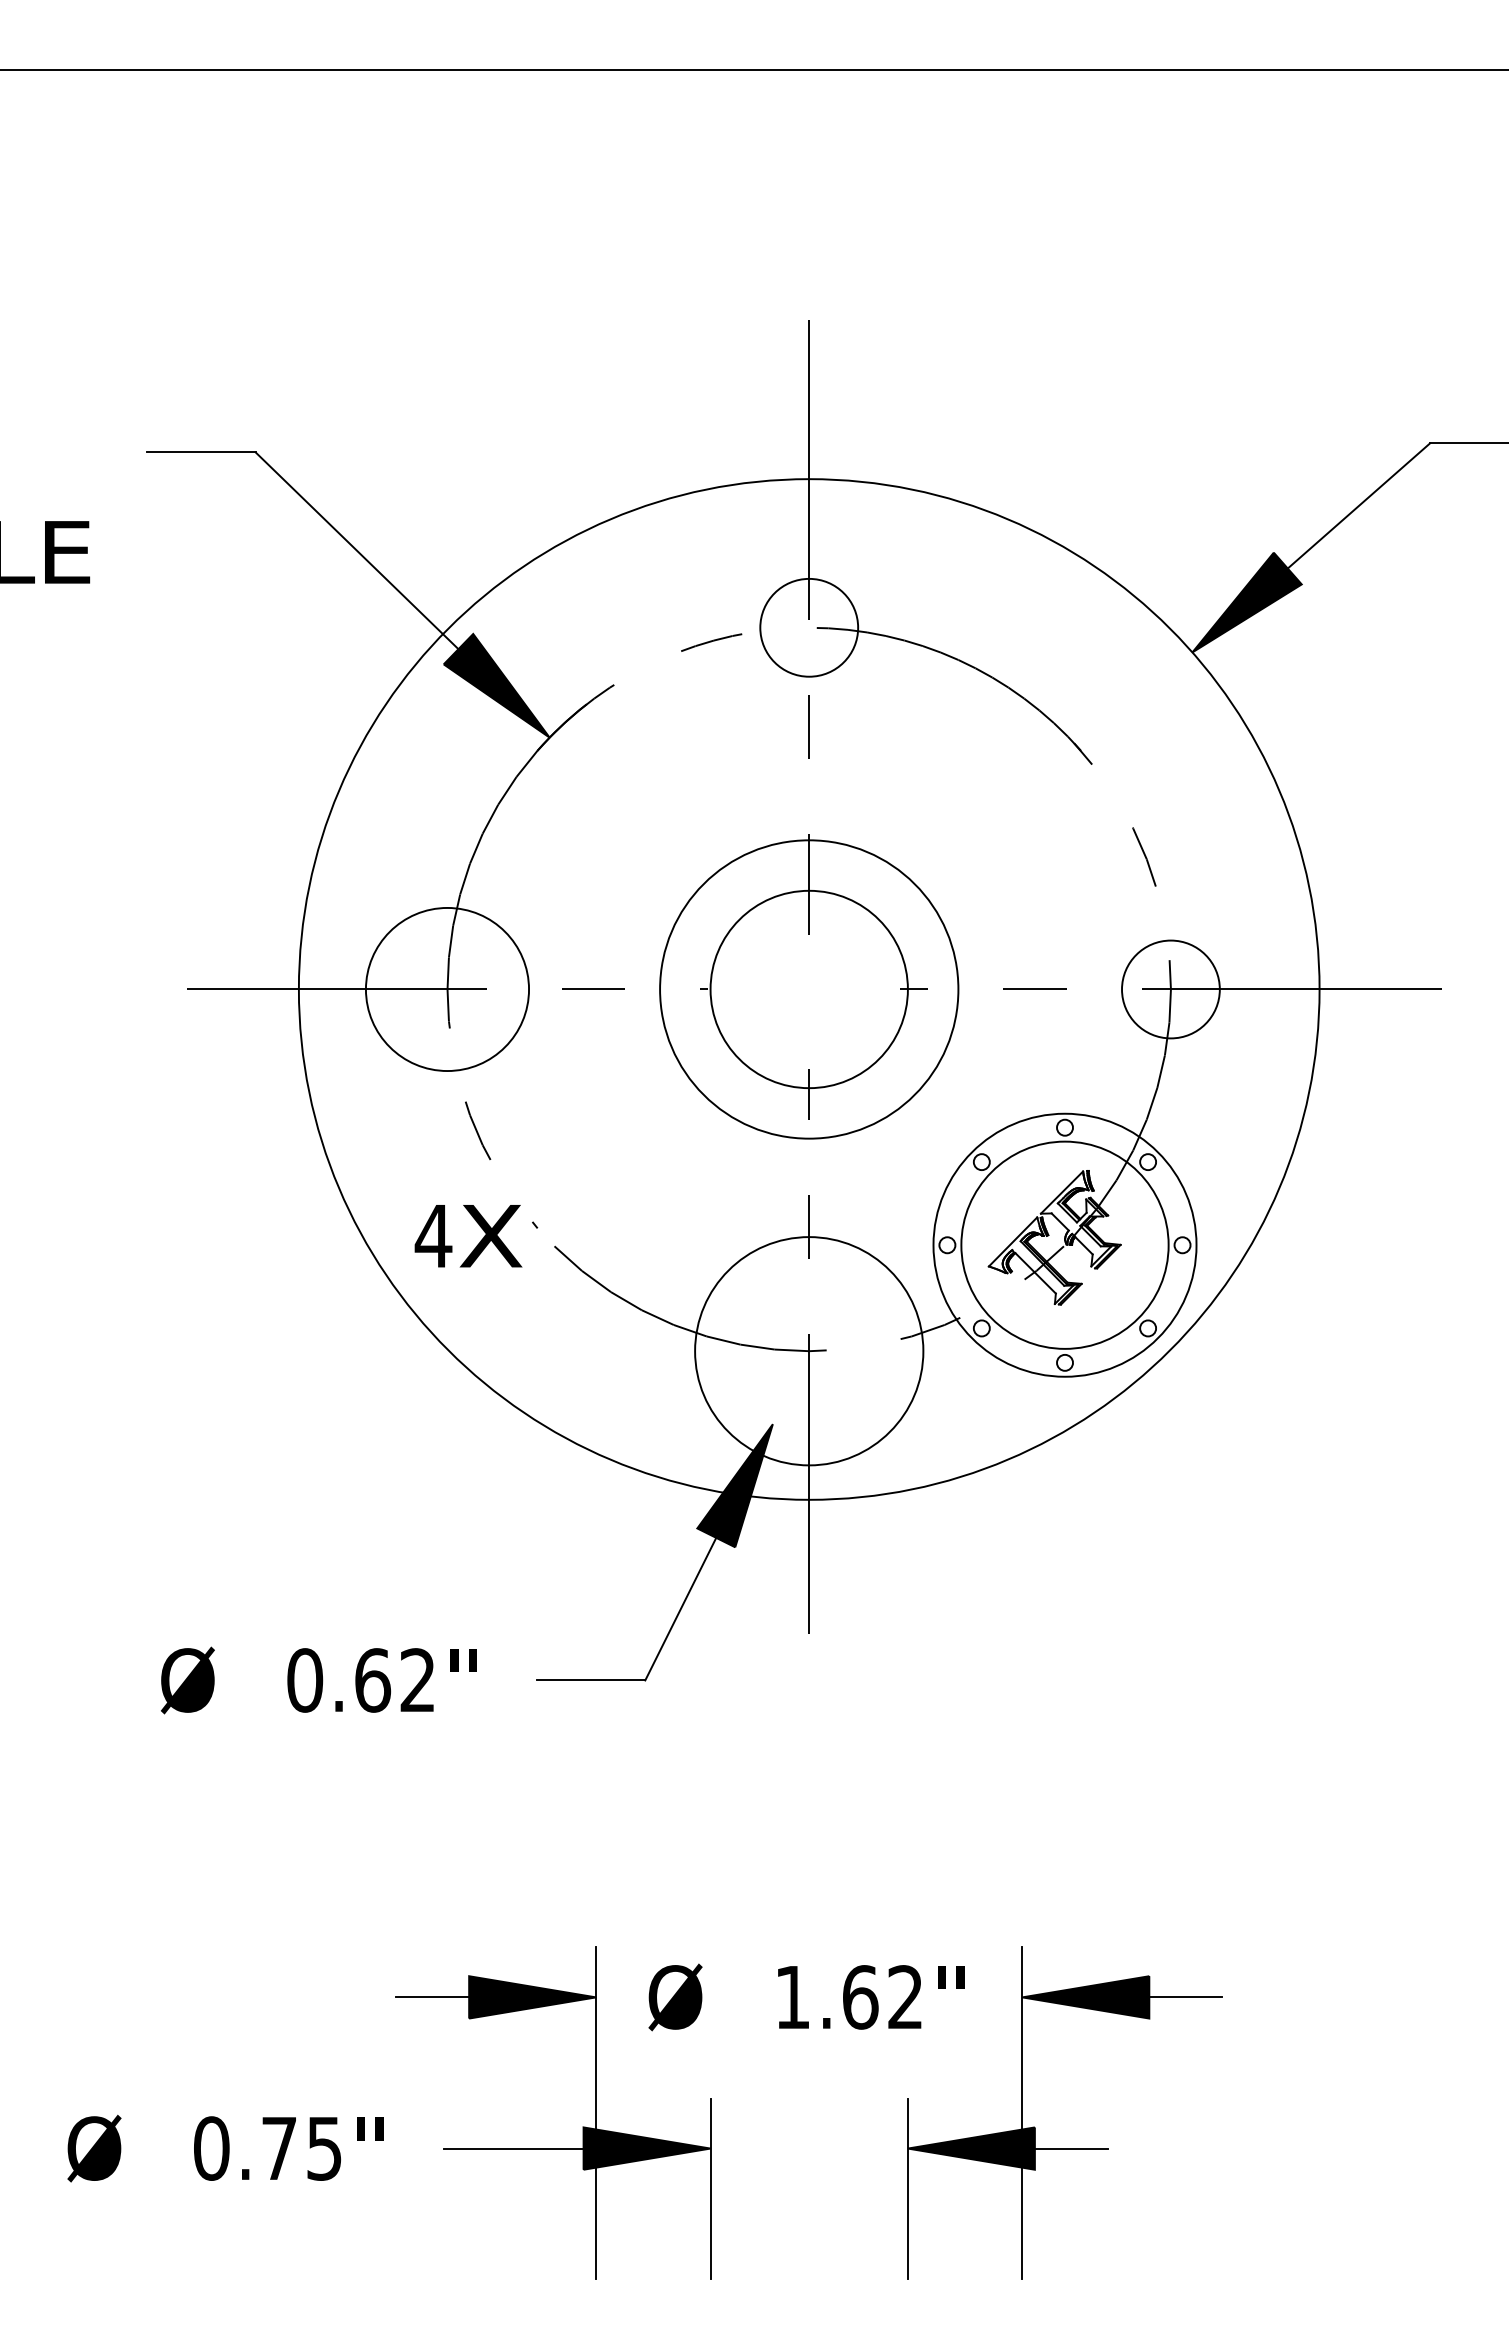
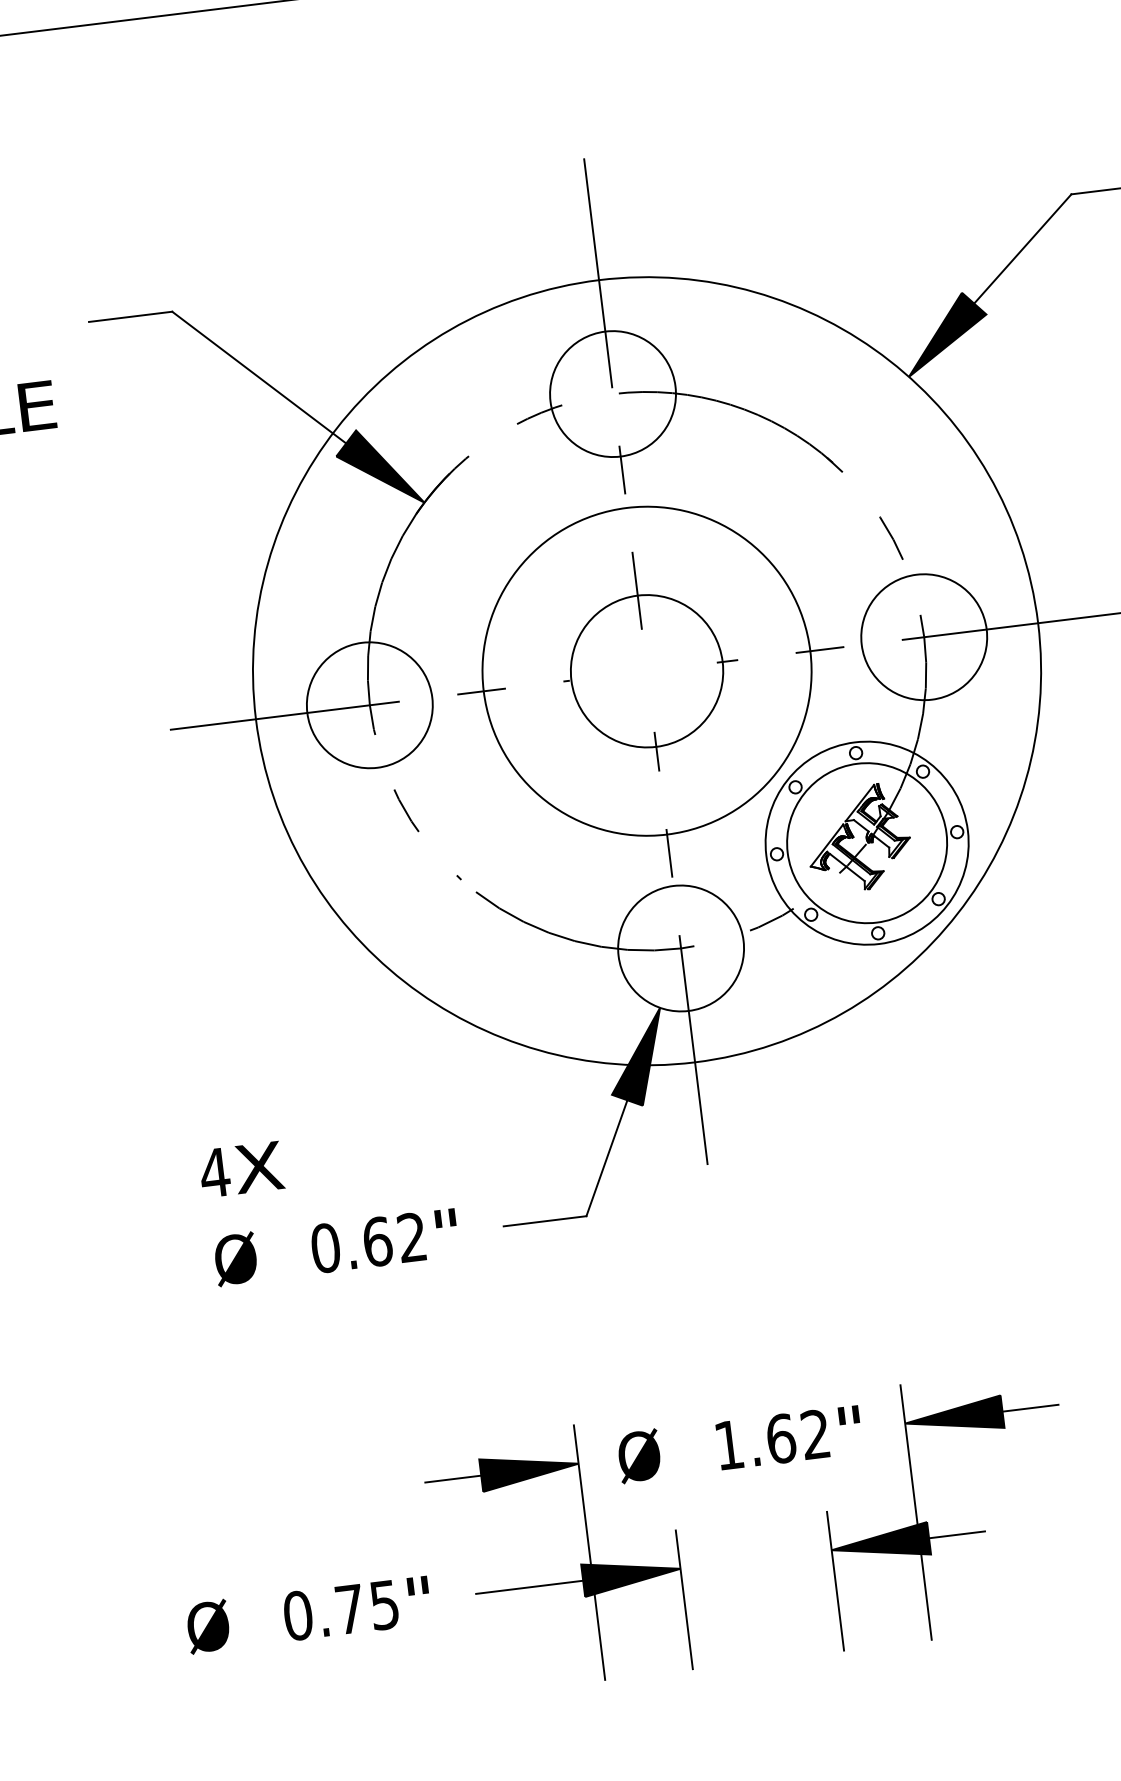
circle: (808, 627) -> (612, 393), size x1.67
circle: (809, 989) -> (647, 671), size x1.43
circle: (1170, 989) -> (923, 637), size x1.67
text: (468, 1236) -> (241, 1169), moved
circle: (808, 1350) -> (680, 947), size x0.71

